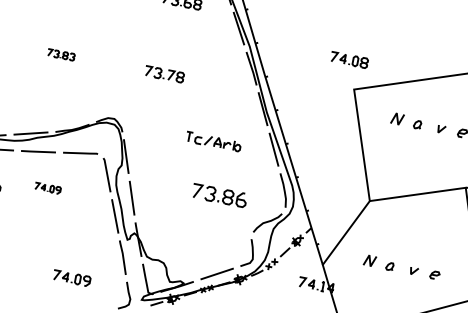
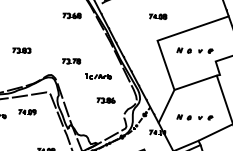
part: (60, 54) -> (21, 50), size x1.43
part: (350, 59) -> (158, 16), moved
part: (164, 74) -> (71, 61), moved
part: (48, 188) -> (27, 112), size x1.43
part: (218, 195) -> (105, 100), size x0.71

